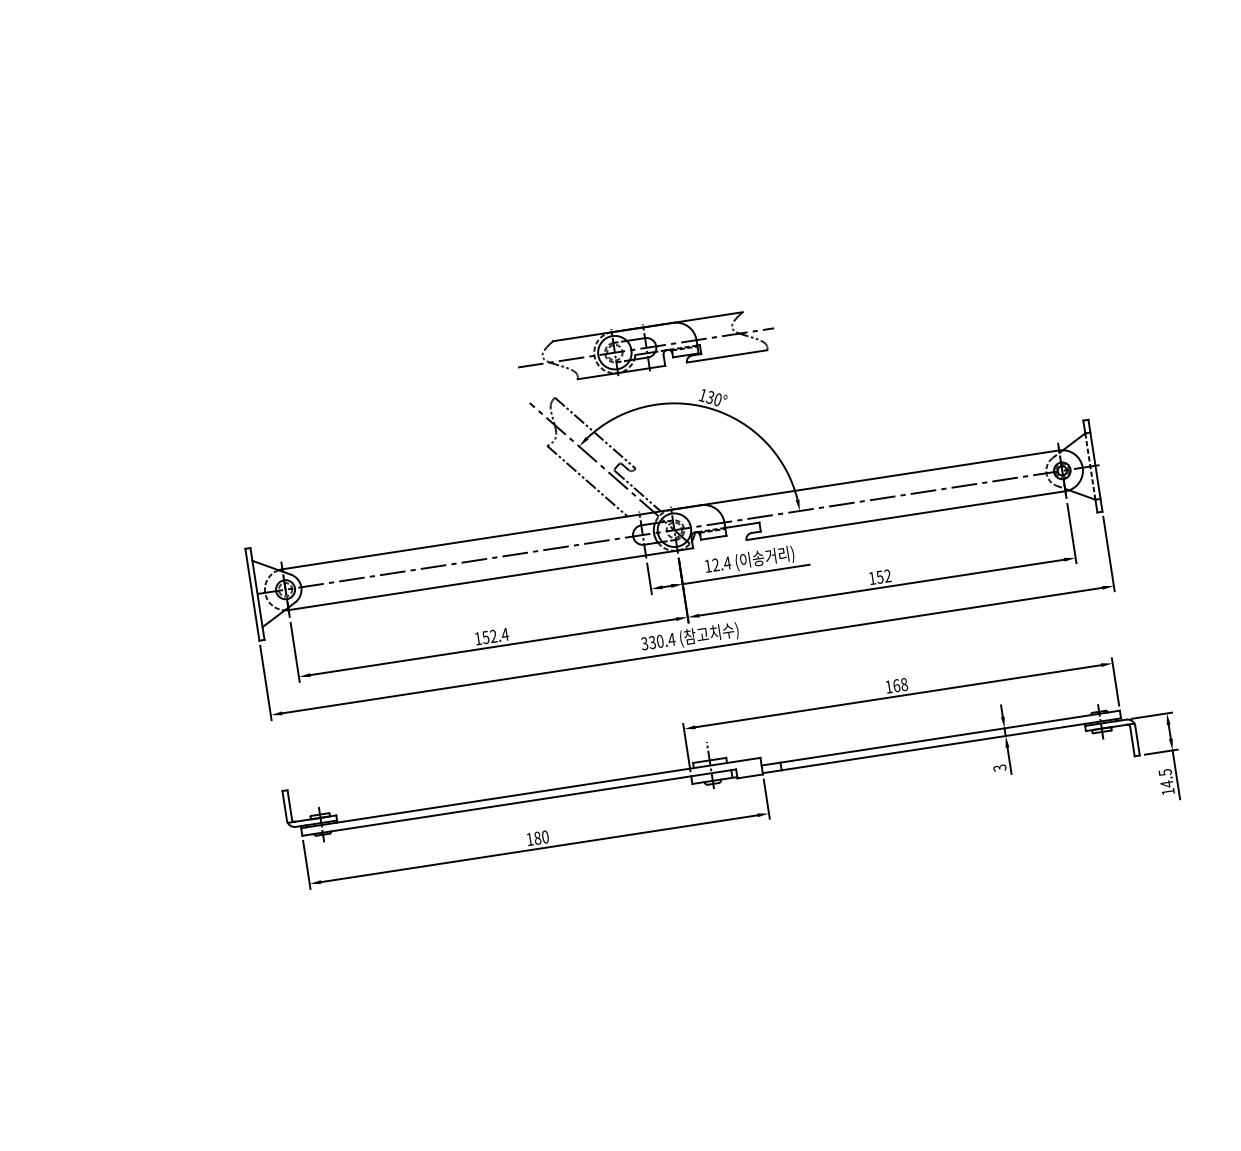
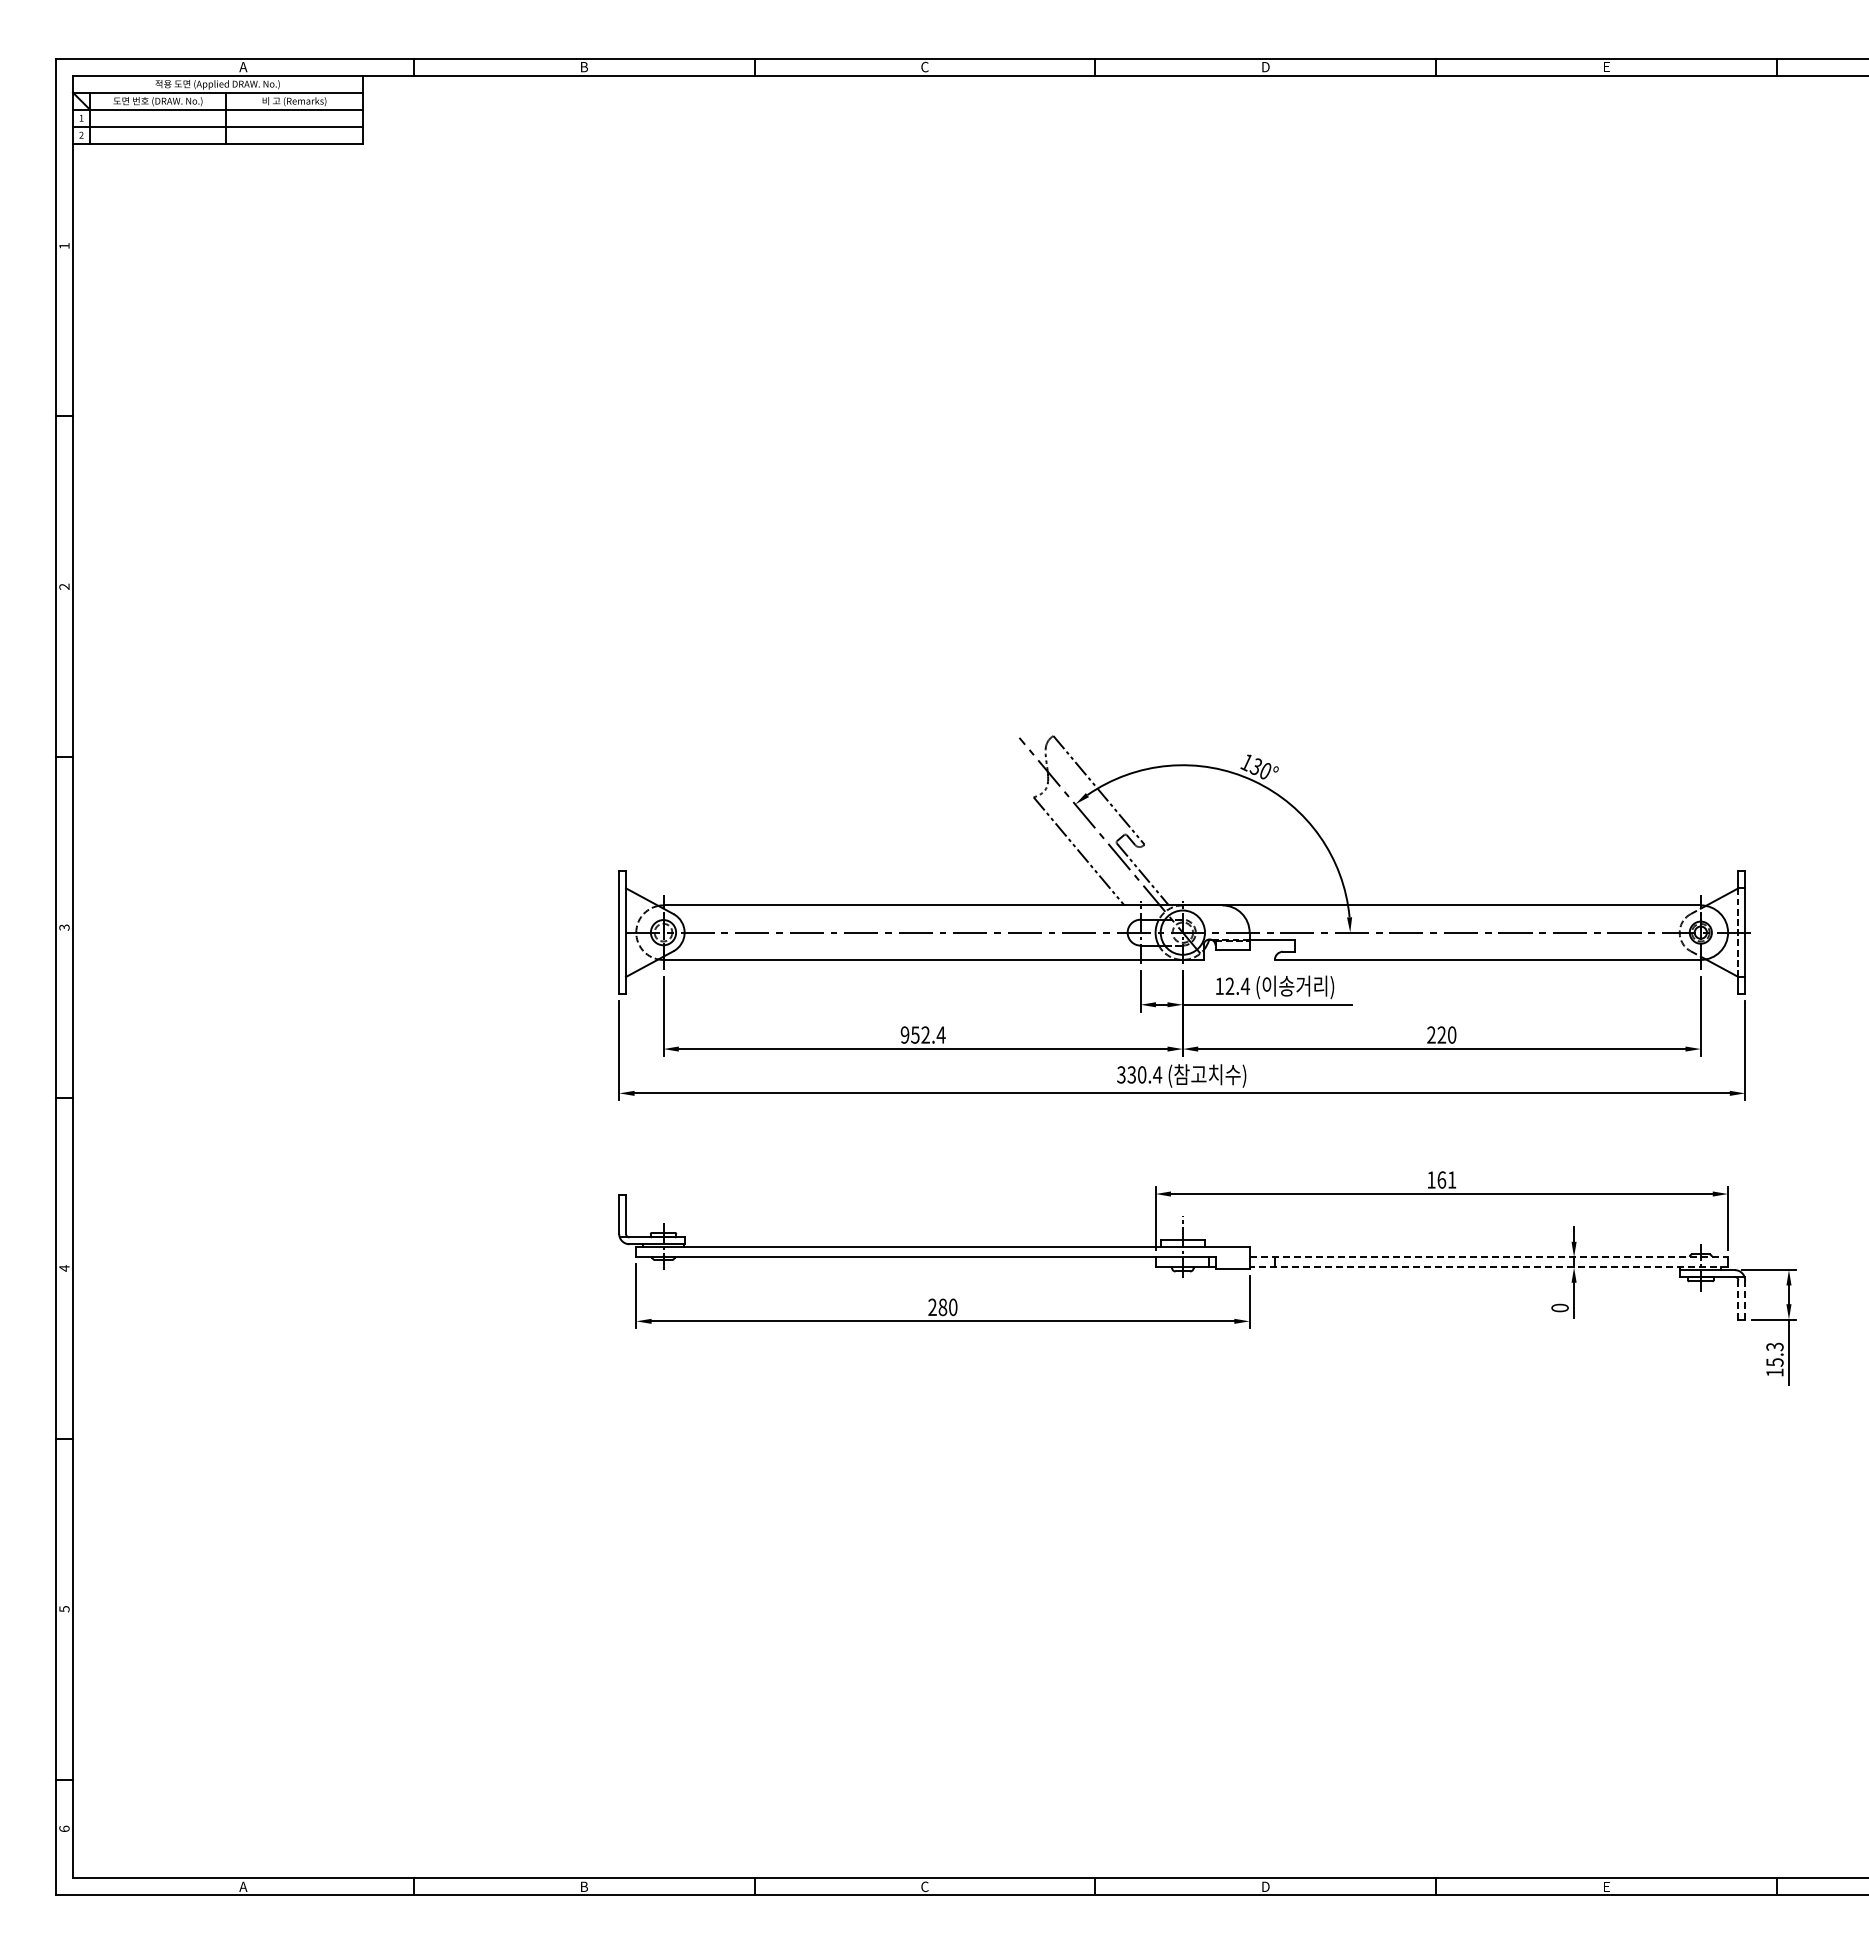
part: (645, 347) -> (1181, 688), removed
text: (879, 576) -> (1441, 1034), 152 -> 220
text: (477, 638) -> (904, 1034), 152.4 -> 952.4
text: (903, 684) -> (1451, 1179), 168 -> 161
line: (941, 738) -> (1489, 1257), solid -> dashed
line: (1137, 740) -> (1745, 1299), solid -> dashed
line: (1132, 741) -> (1738, 1299), solid -> dashed
line: (941, 745) -> (1488, 1267), solid -> dashed
text: (999, 767) -> (1559, 1307), 3 -> 0
text: (1165, 778) -> (1774, 1354), 14.5 -> 15.3
text: (529, 838) -> (932, 1306), 180 -> 280

